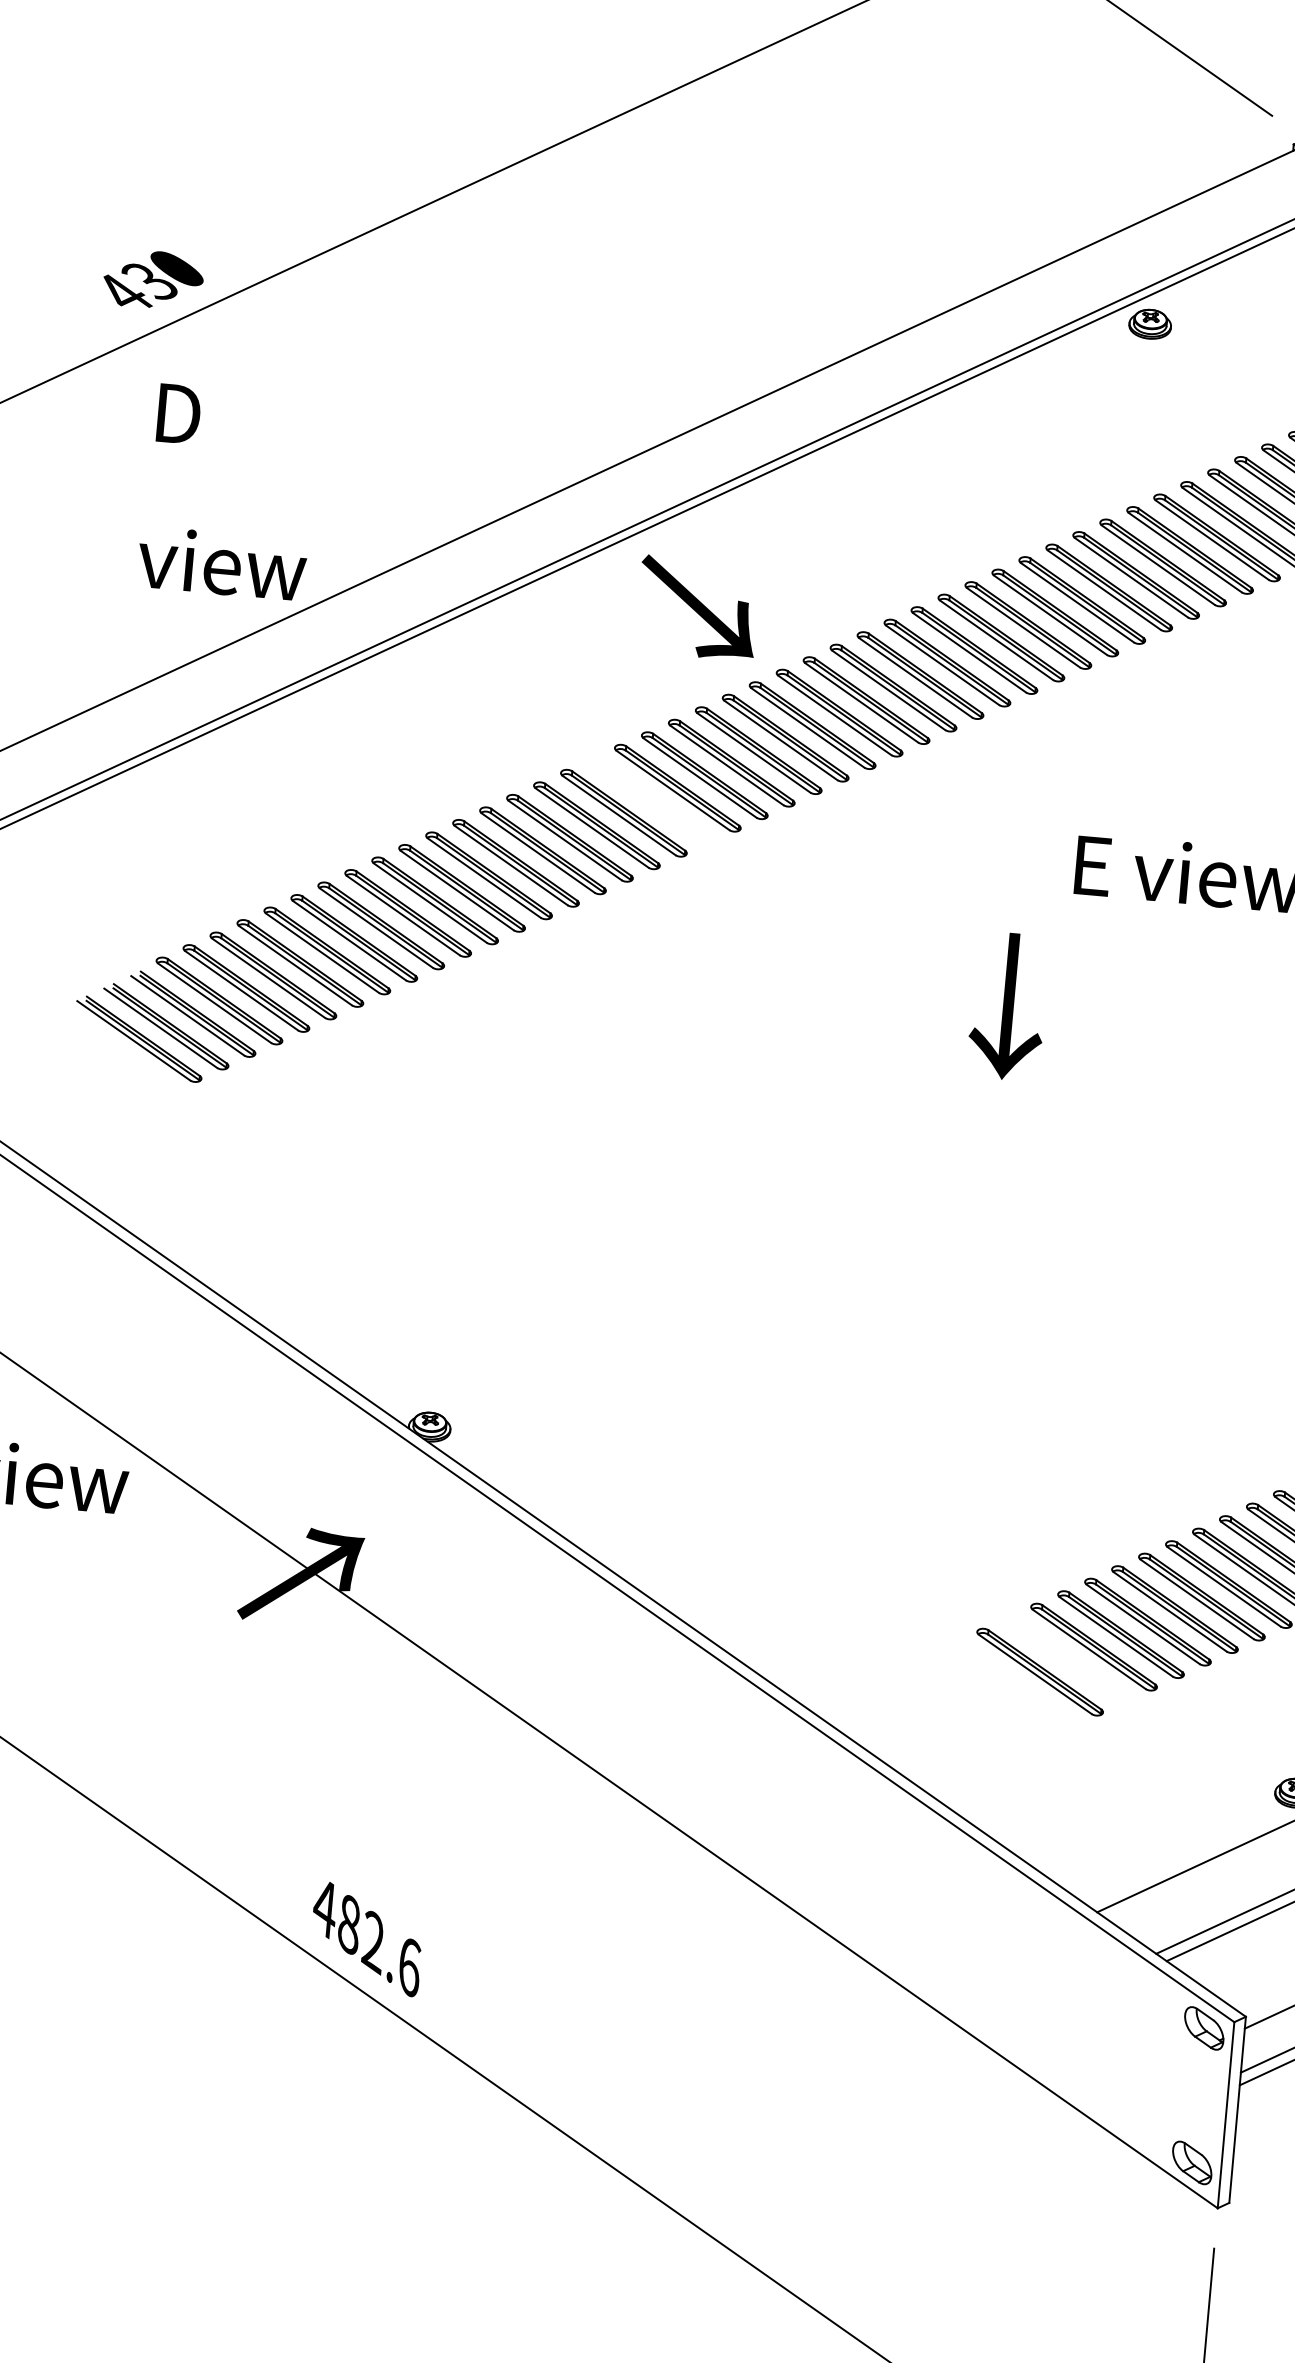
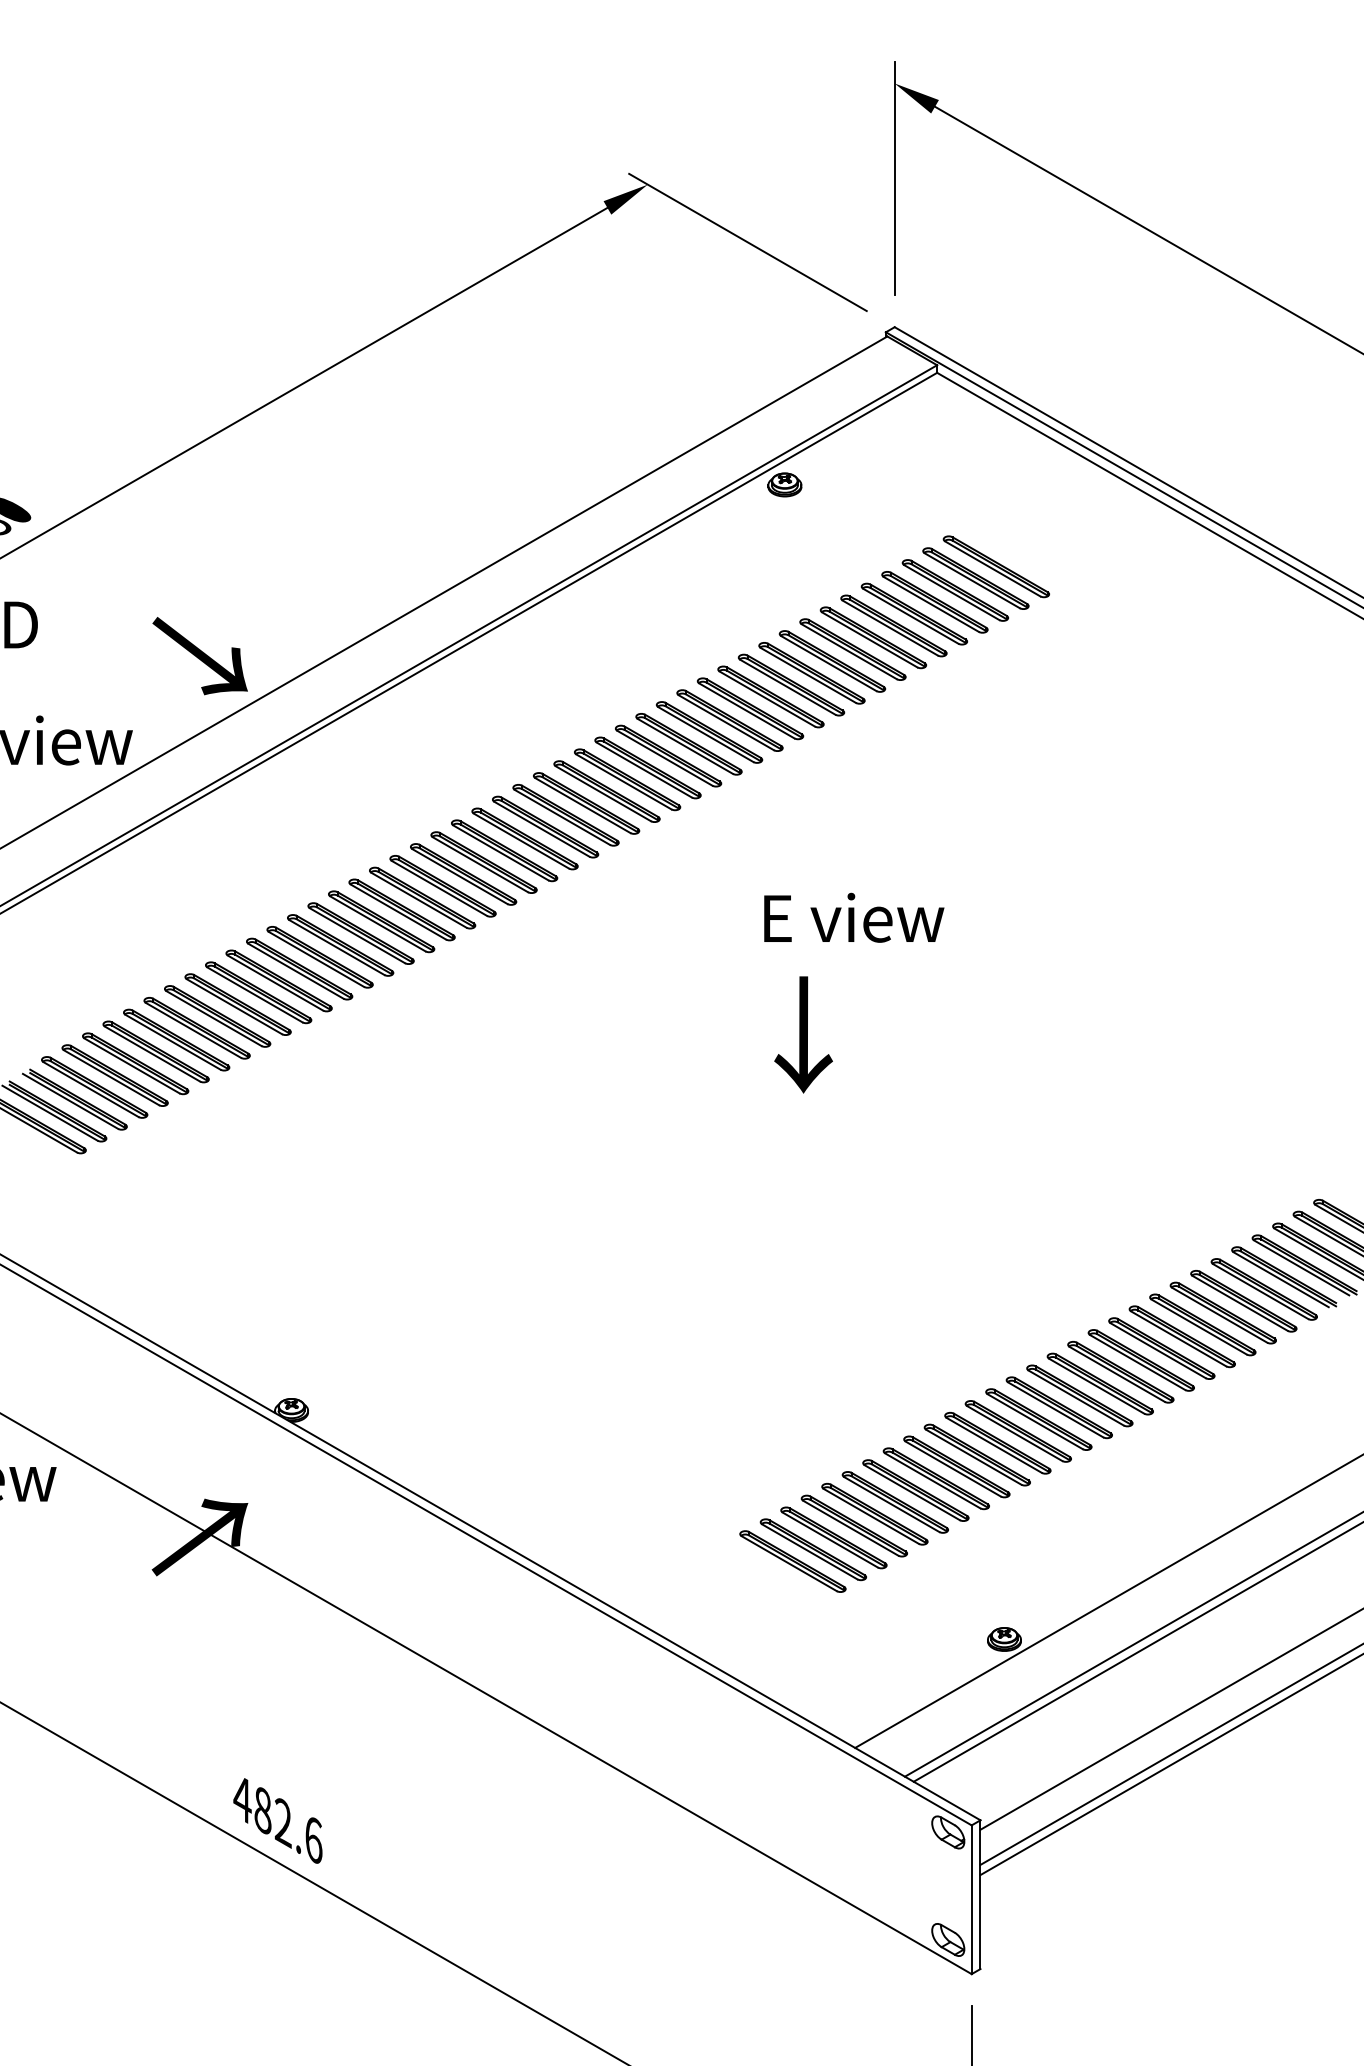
text: (696, 608) -> (199, 656), moved
part: (650, 799) -> (422, 897), added
text: (1008, 1005) -> (803, 1034), moved
part: (1065, 1659) -> (812, 1549), added

